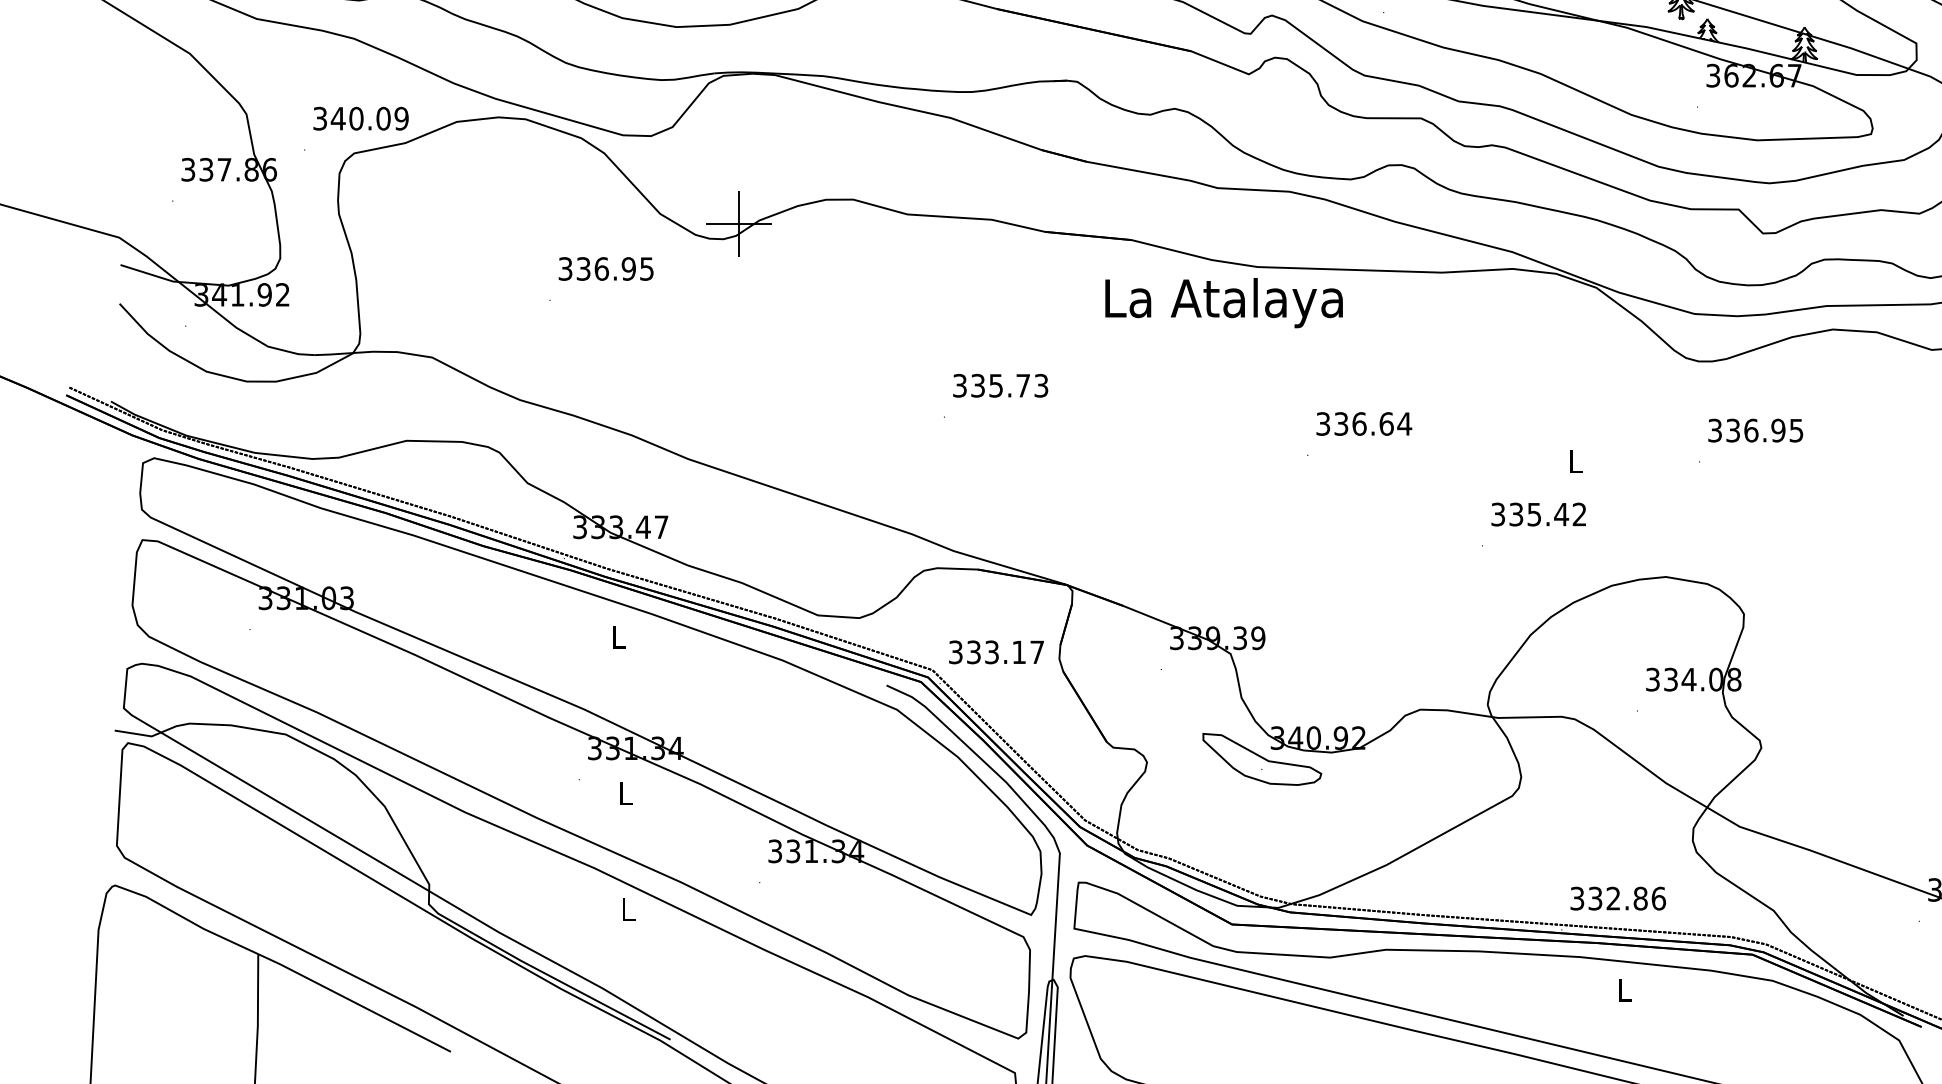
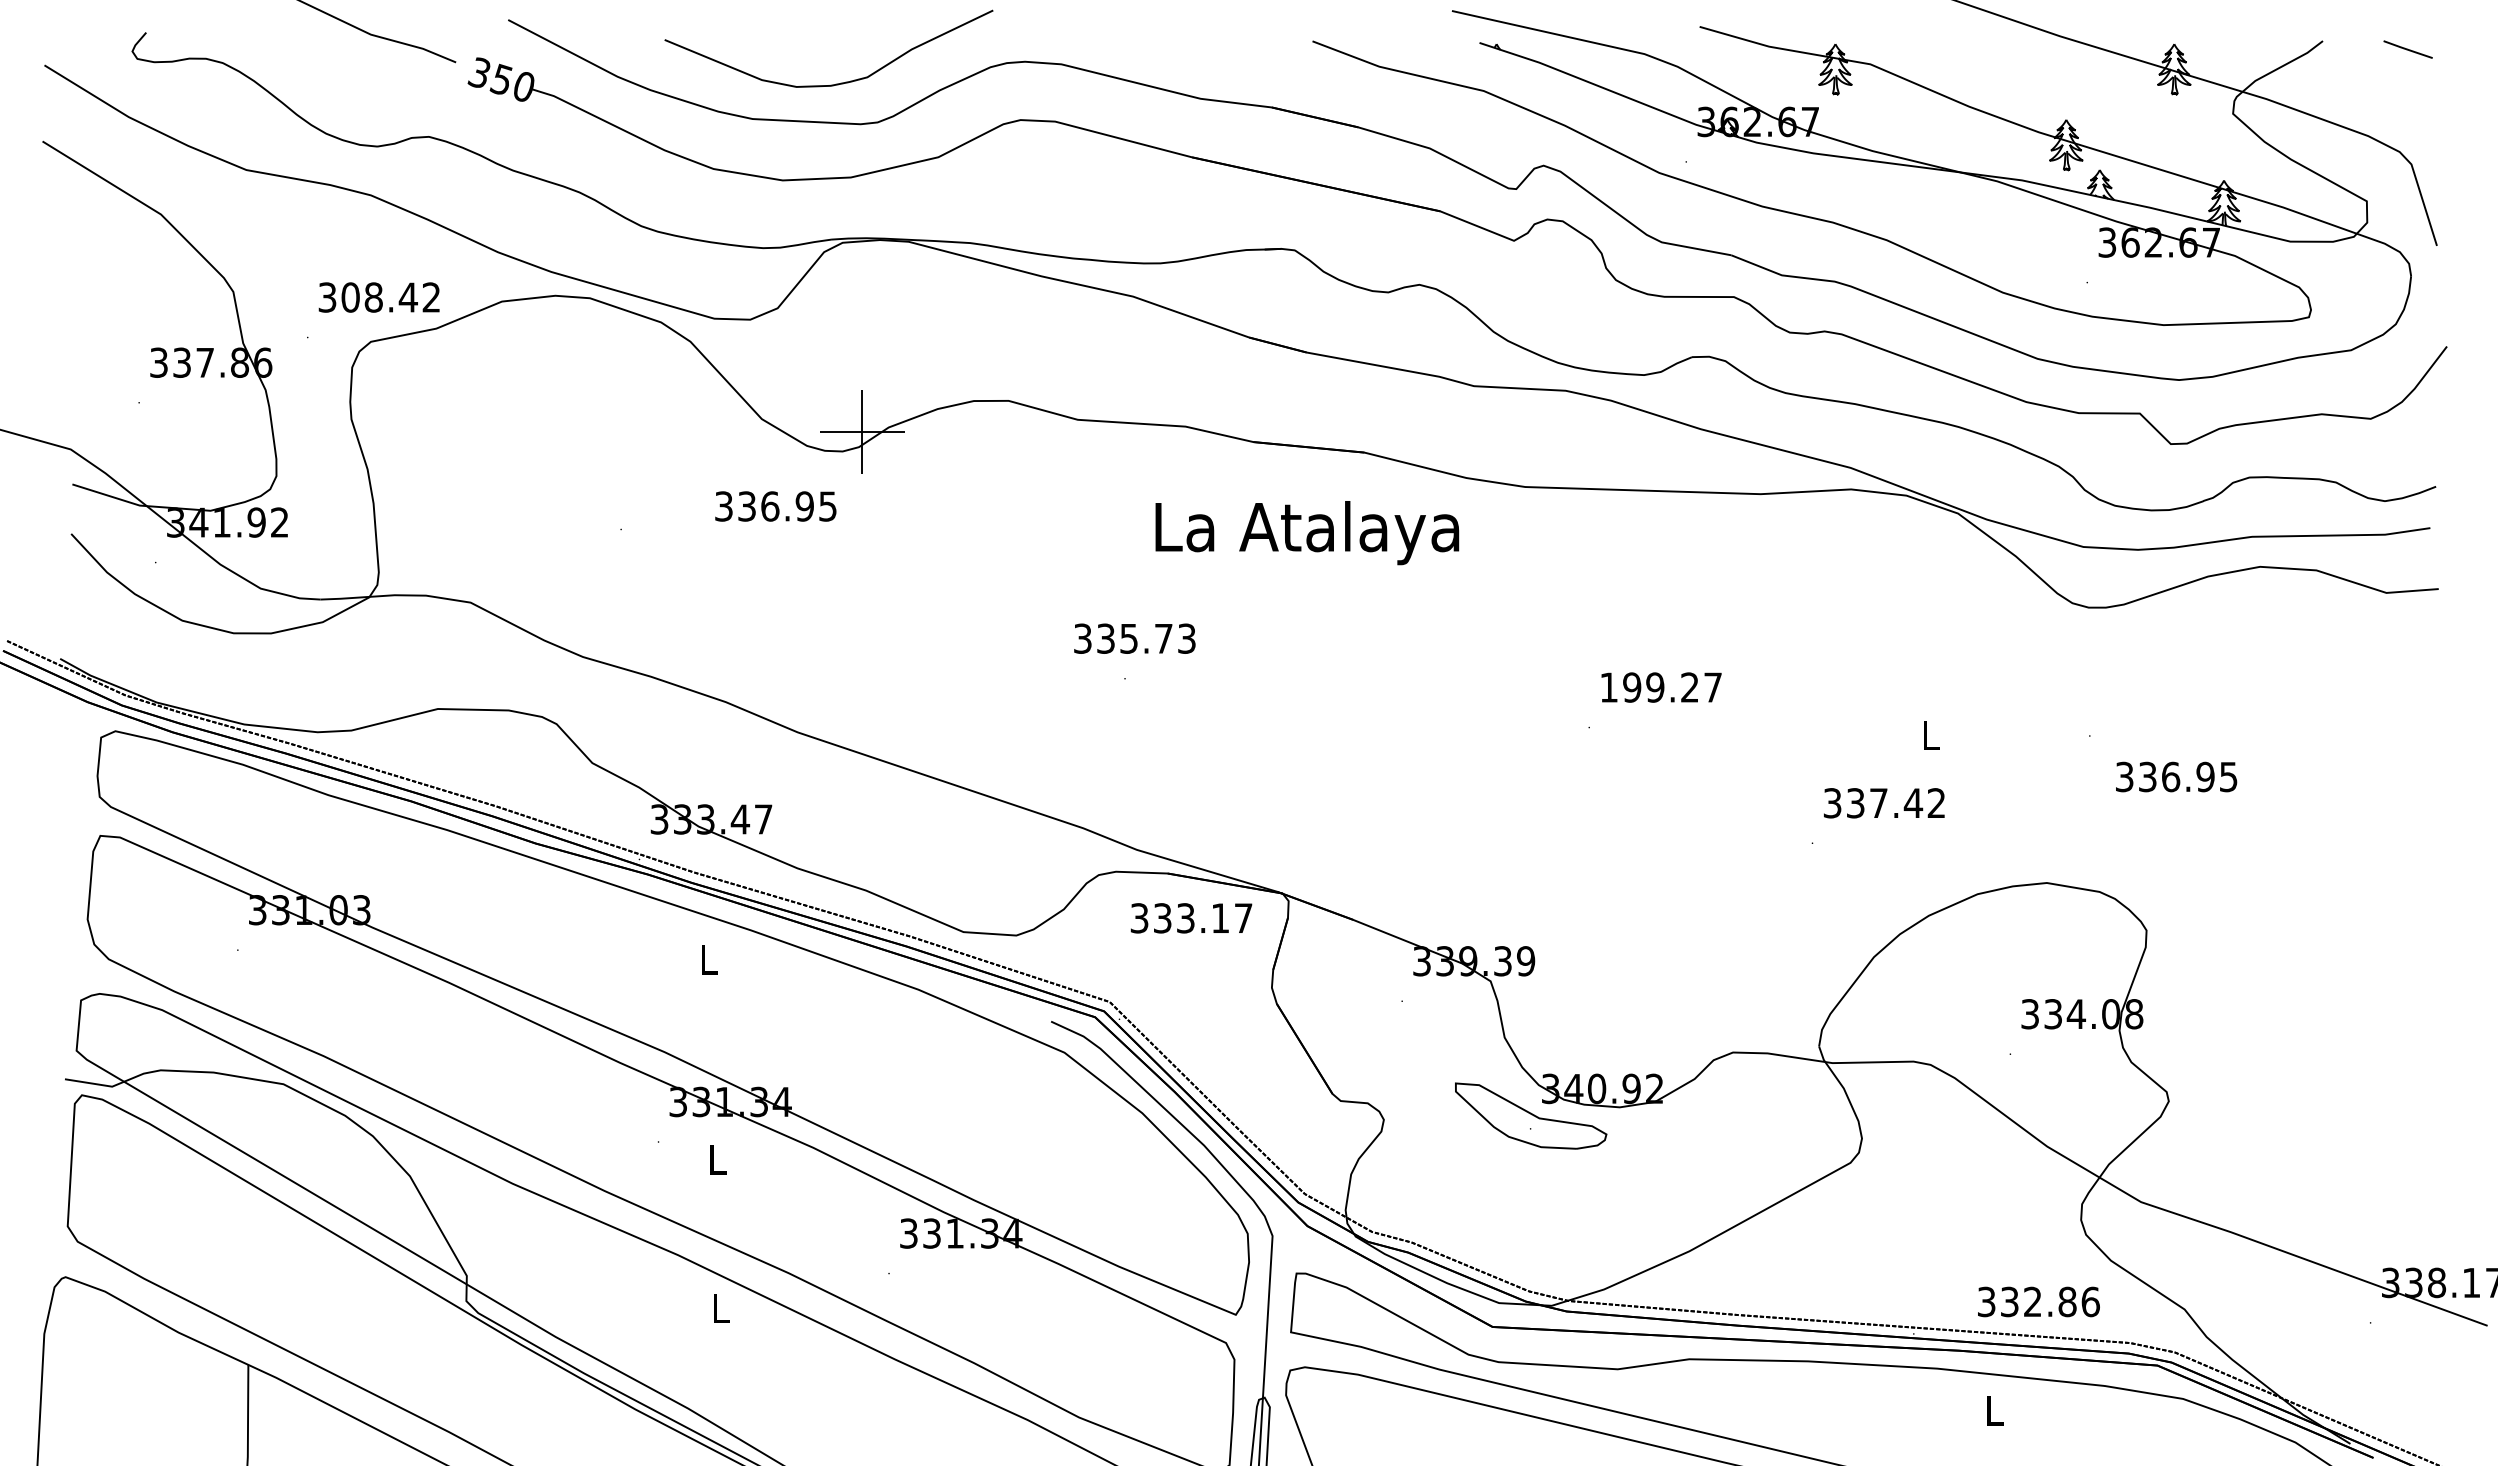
text: (369, 118) -> (390, 297), 340.09 -> 308.42
text: (605, 268) -> (775, 506), moved
text: (1224, 303) -> (1307, 533), moved
text: (1000, 385) -> (1134, 638), moved
text: (1364, 423) -> (1661, 687), 336.64 -> 199.27
text: (1755, 430) -> (2176, 776), moved
text: (1534, 514) -> (1878, 803), 335.42 -> 337.42
text: (996, 652) -> (1191, 918), moved
text: (1617, 898) -> (2038, 1301), moved

